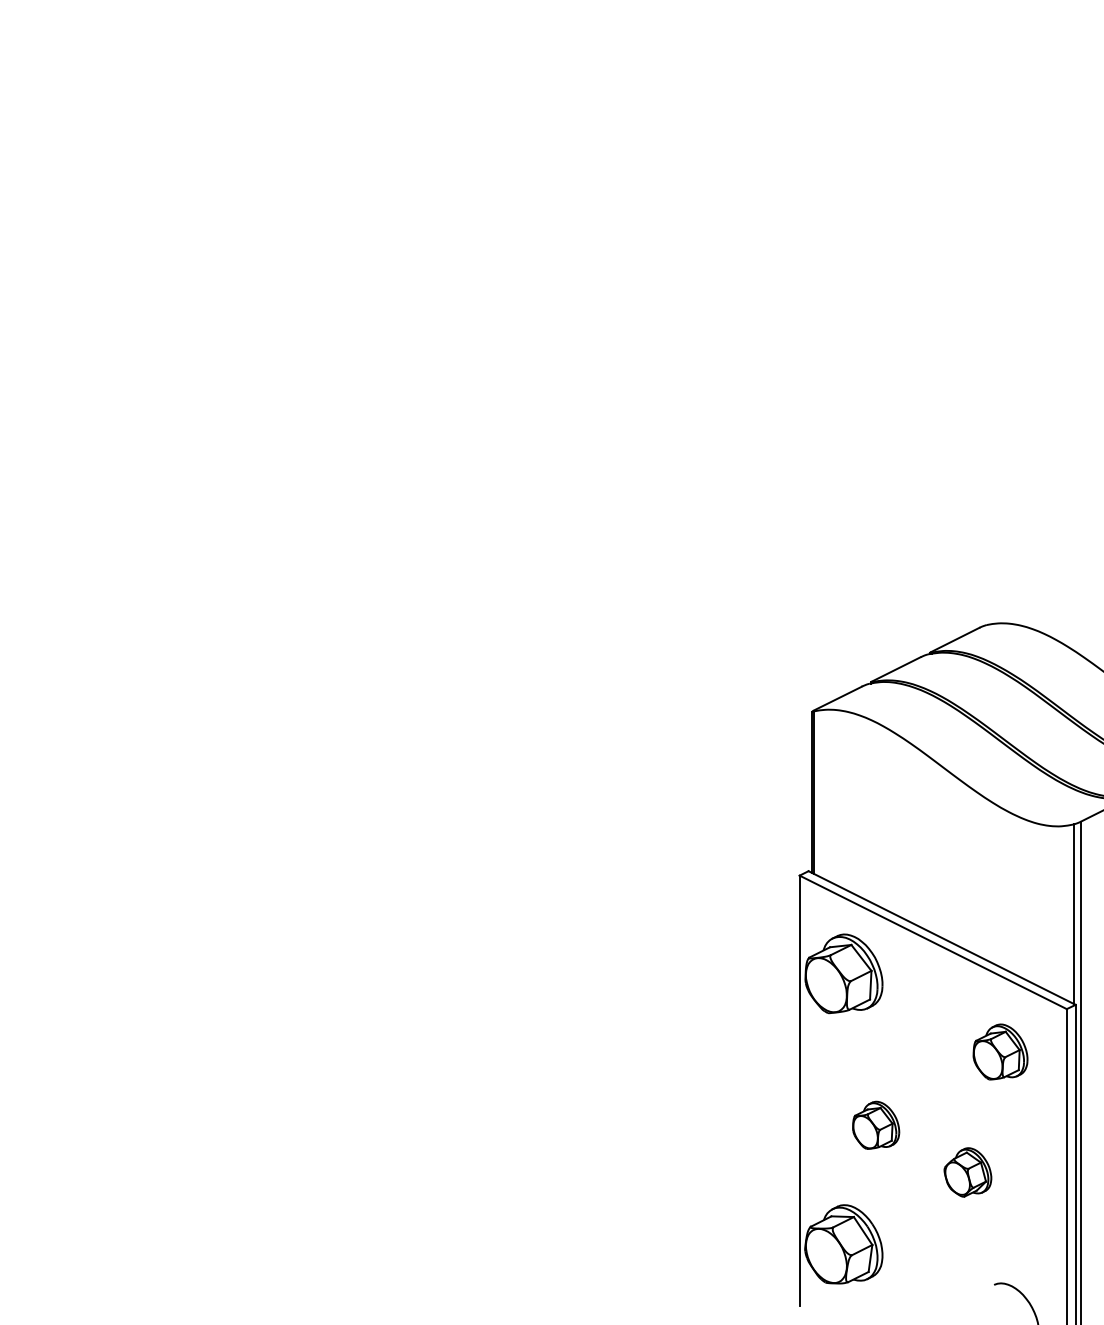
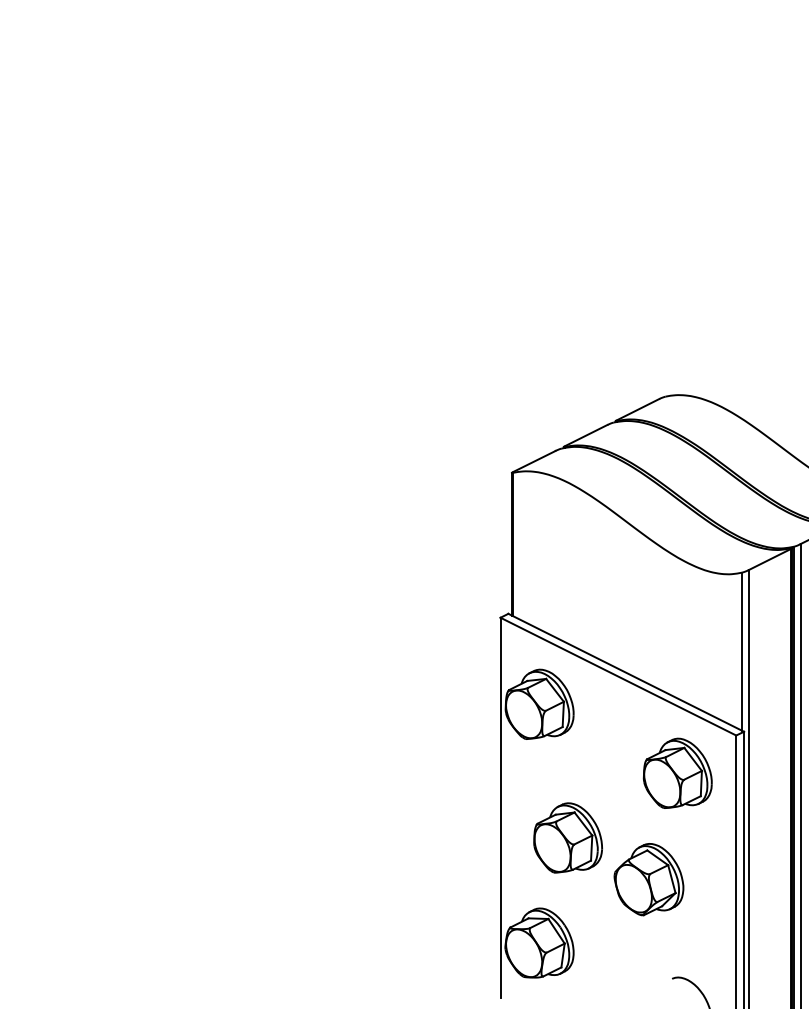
part: (1000, 1051) -> (677, 772), size x1.43
part: (875, 1125) -> (567, 838), size x1.67
part: (967, 1172) -> (648, 879), size x1.67

